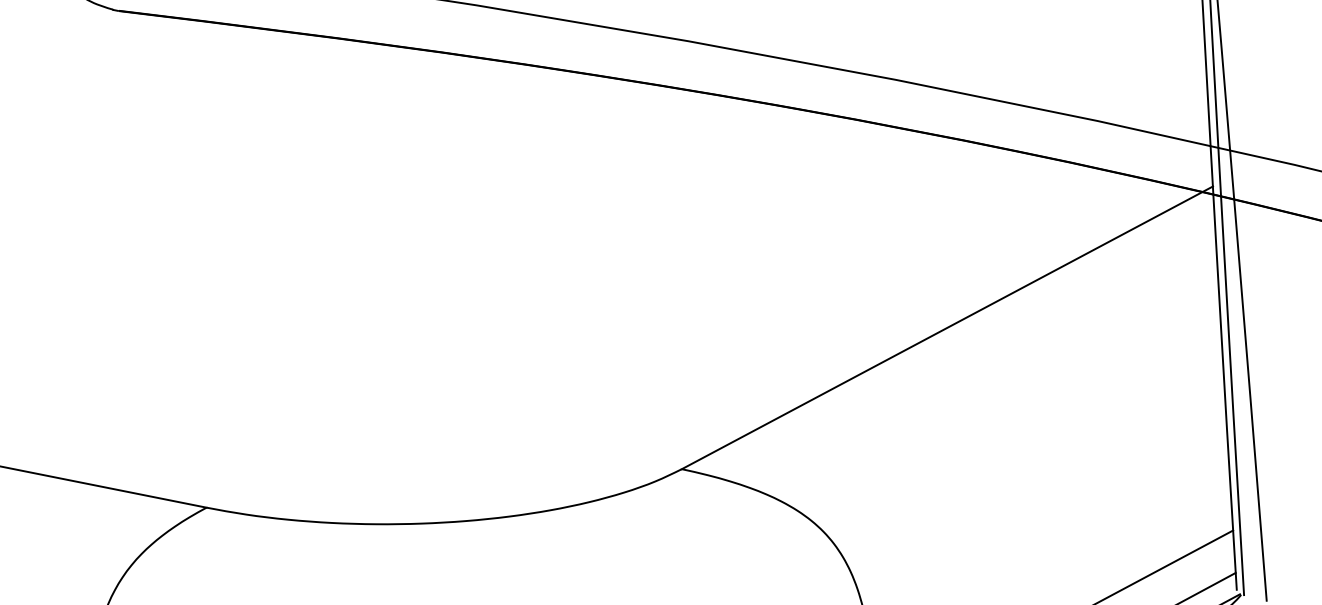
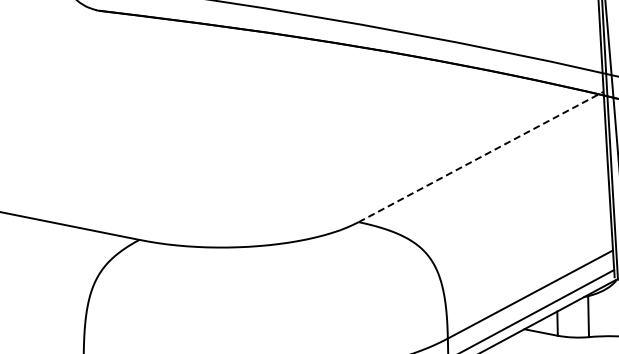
line: (948, 326) -> (481, 156), solid -> dashed

